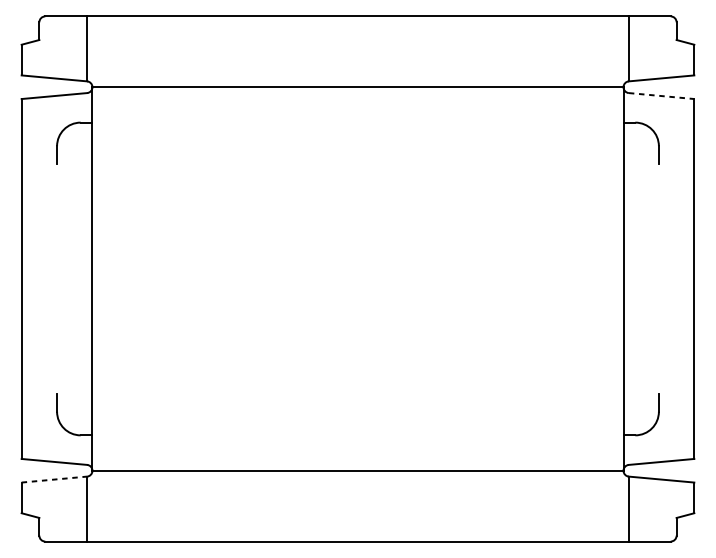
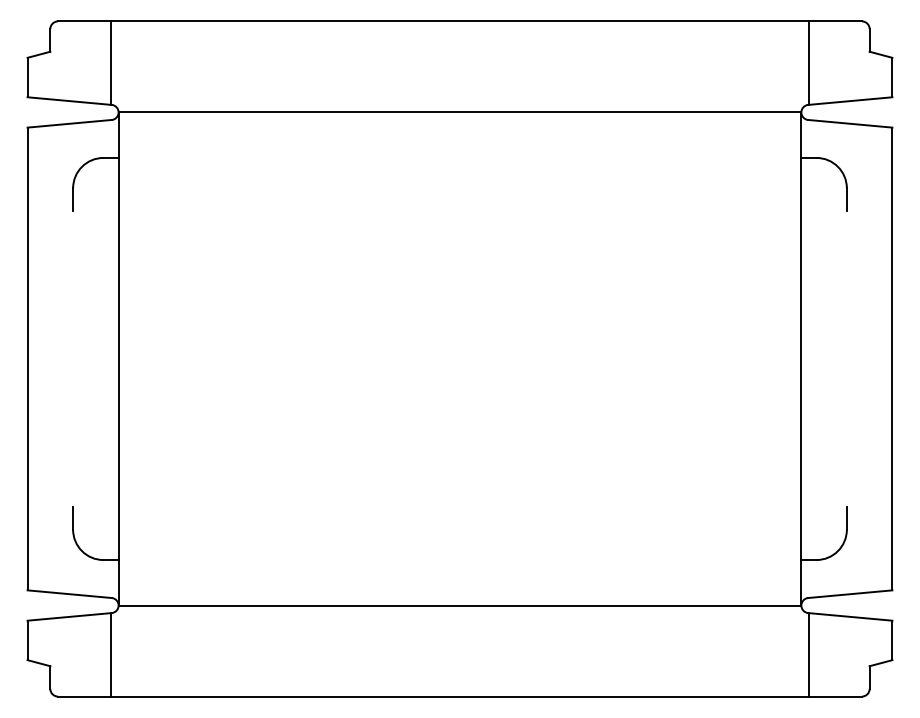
line: (661, 95) -> (850, 123), dashed -> solid
line: (55, 479) -> (70, 616), dashed -> solid

